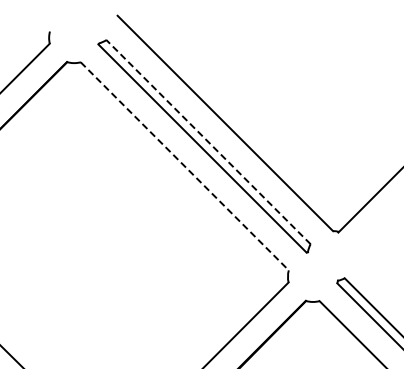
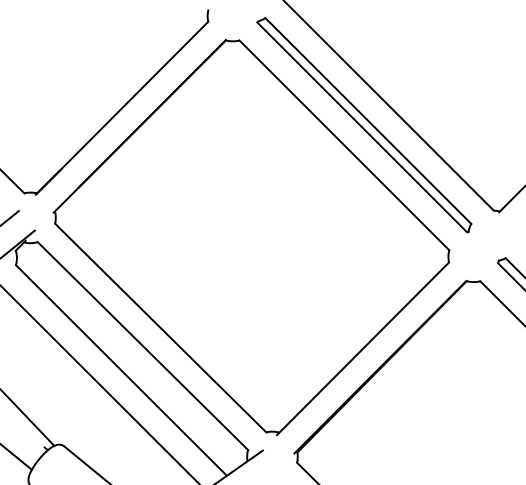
line: (208, 142) -> (368, 121), dashed -> solid
line: (184, 166) -> (344, 145), dashed -> solid

